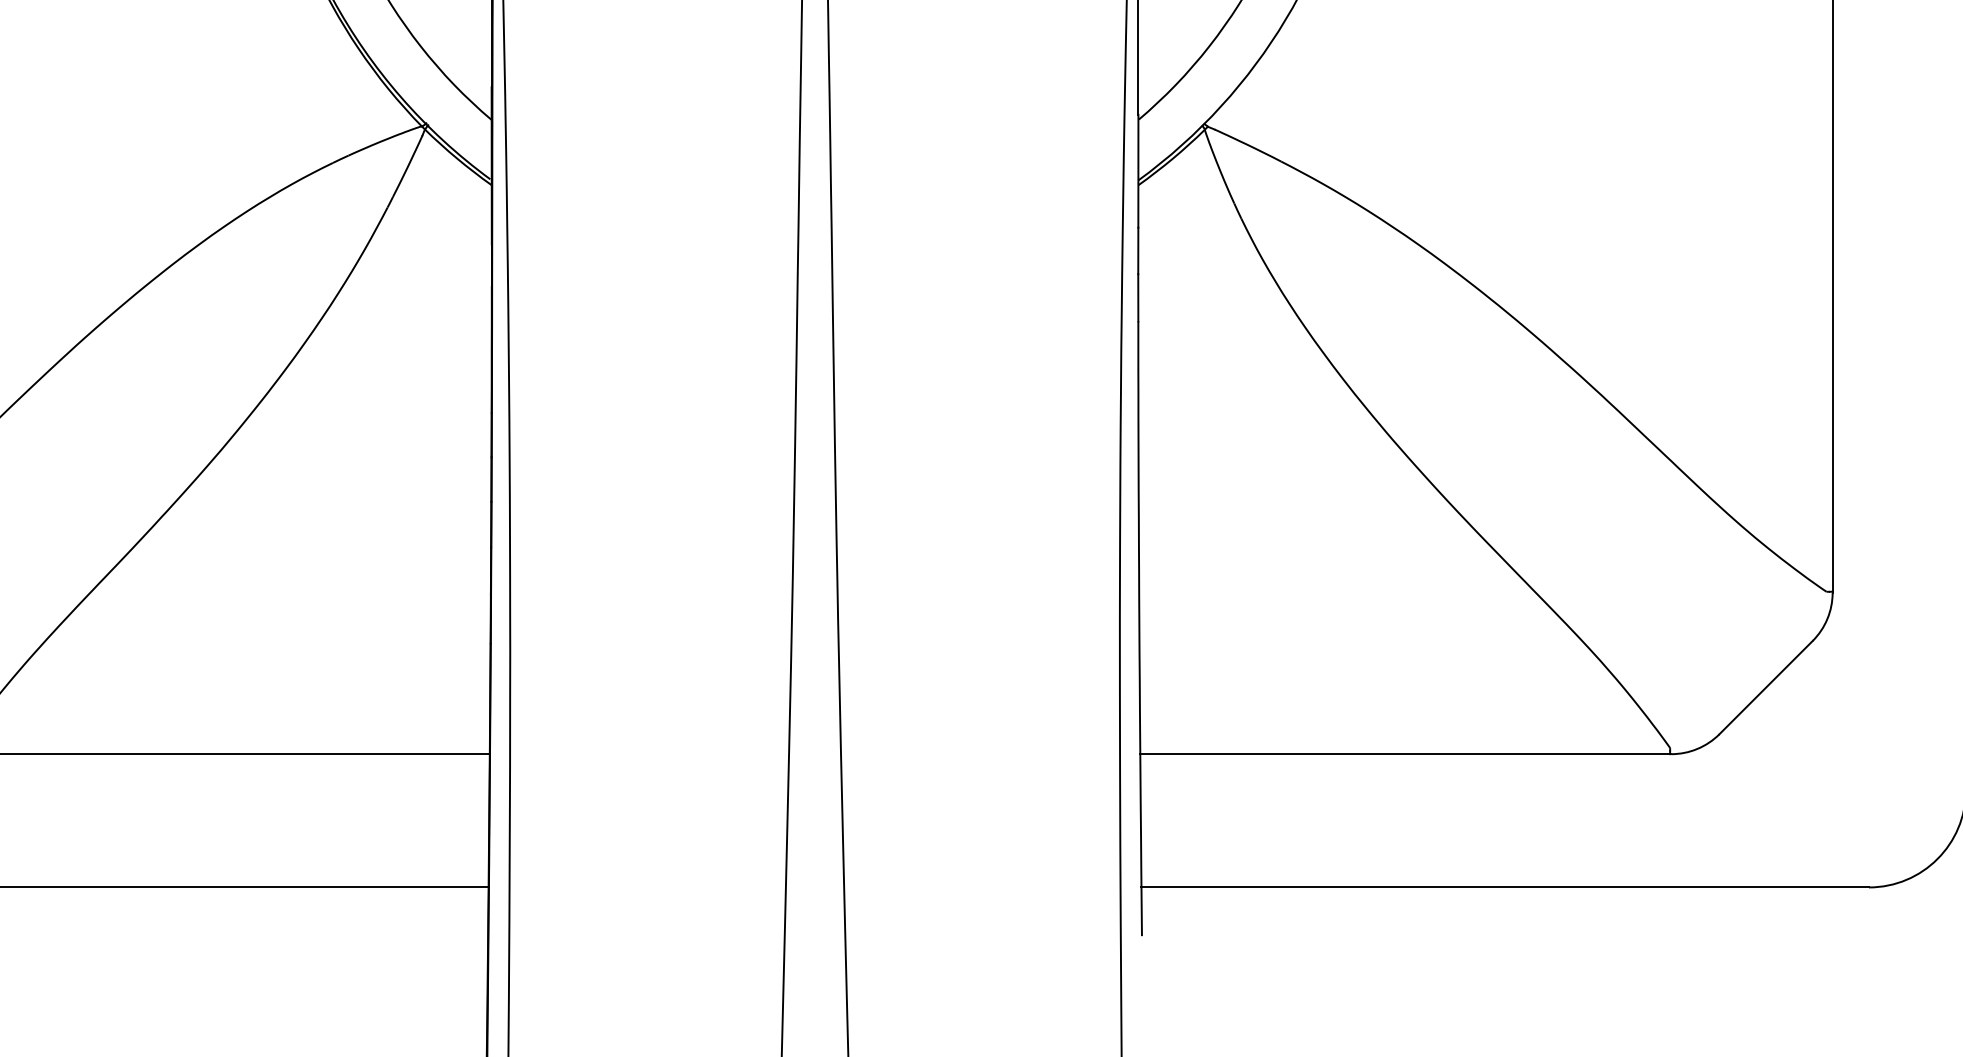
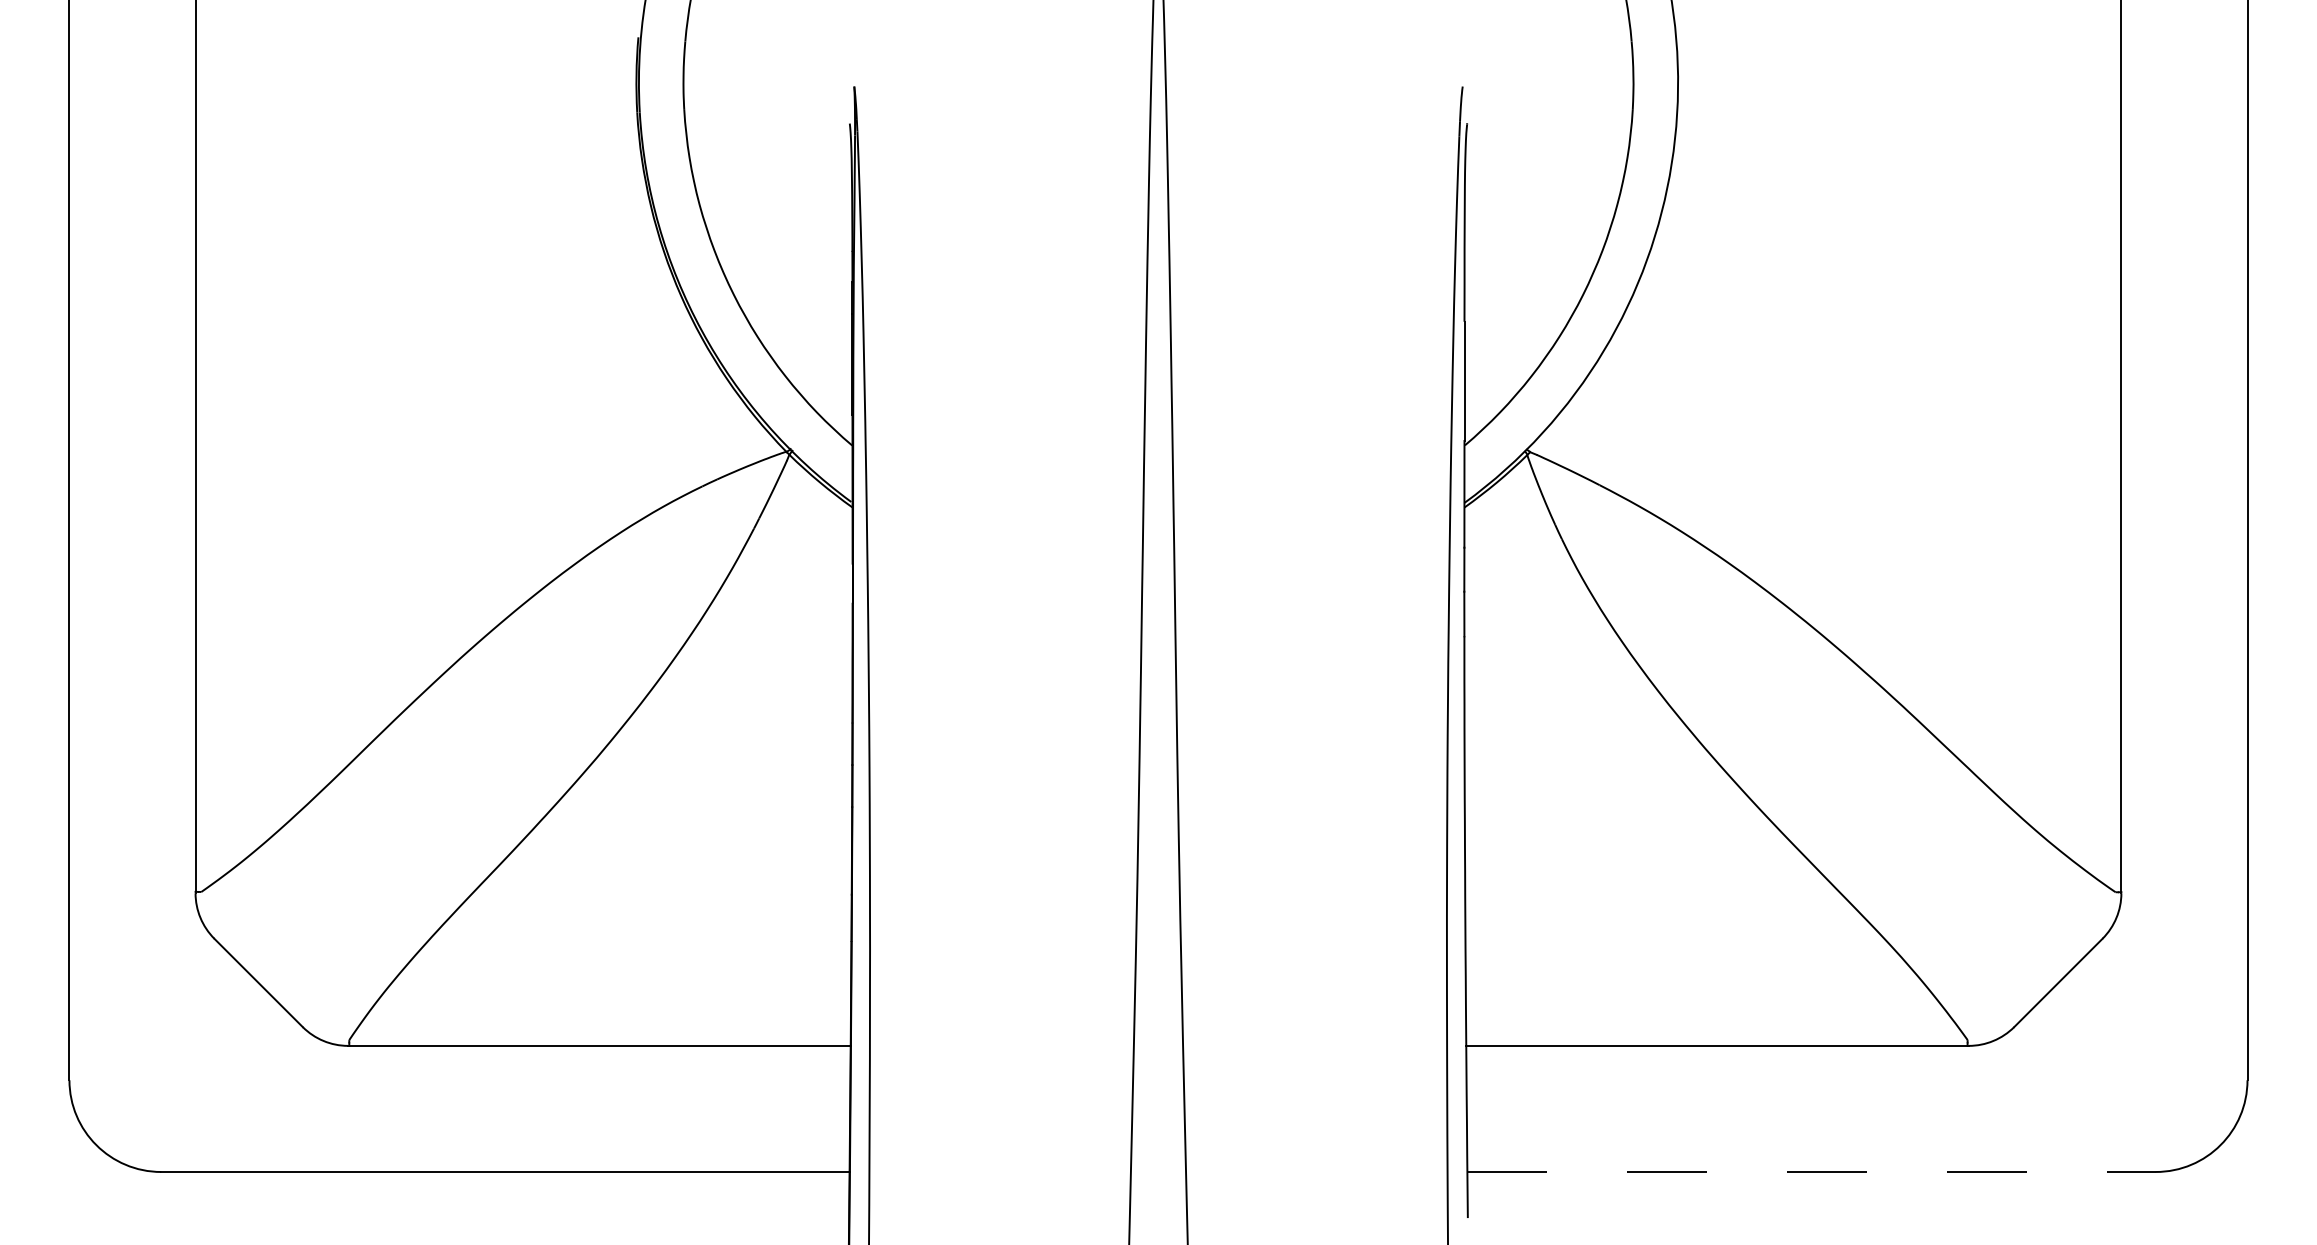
line: (1506, 886) -> (1812, 1171), solid -> dashed

